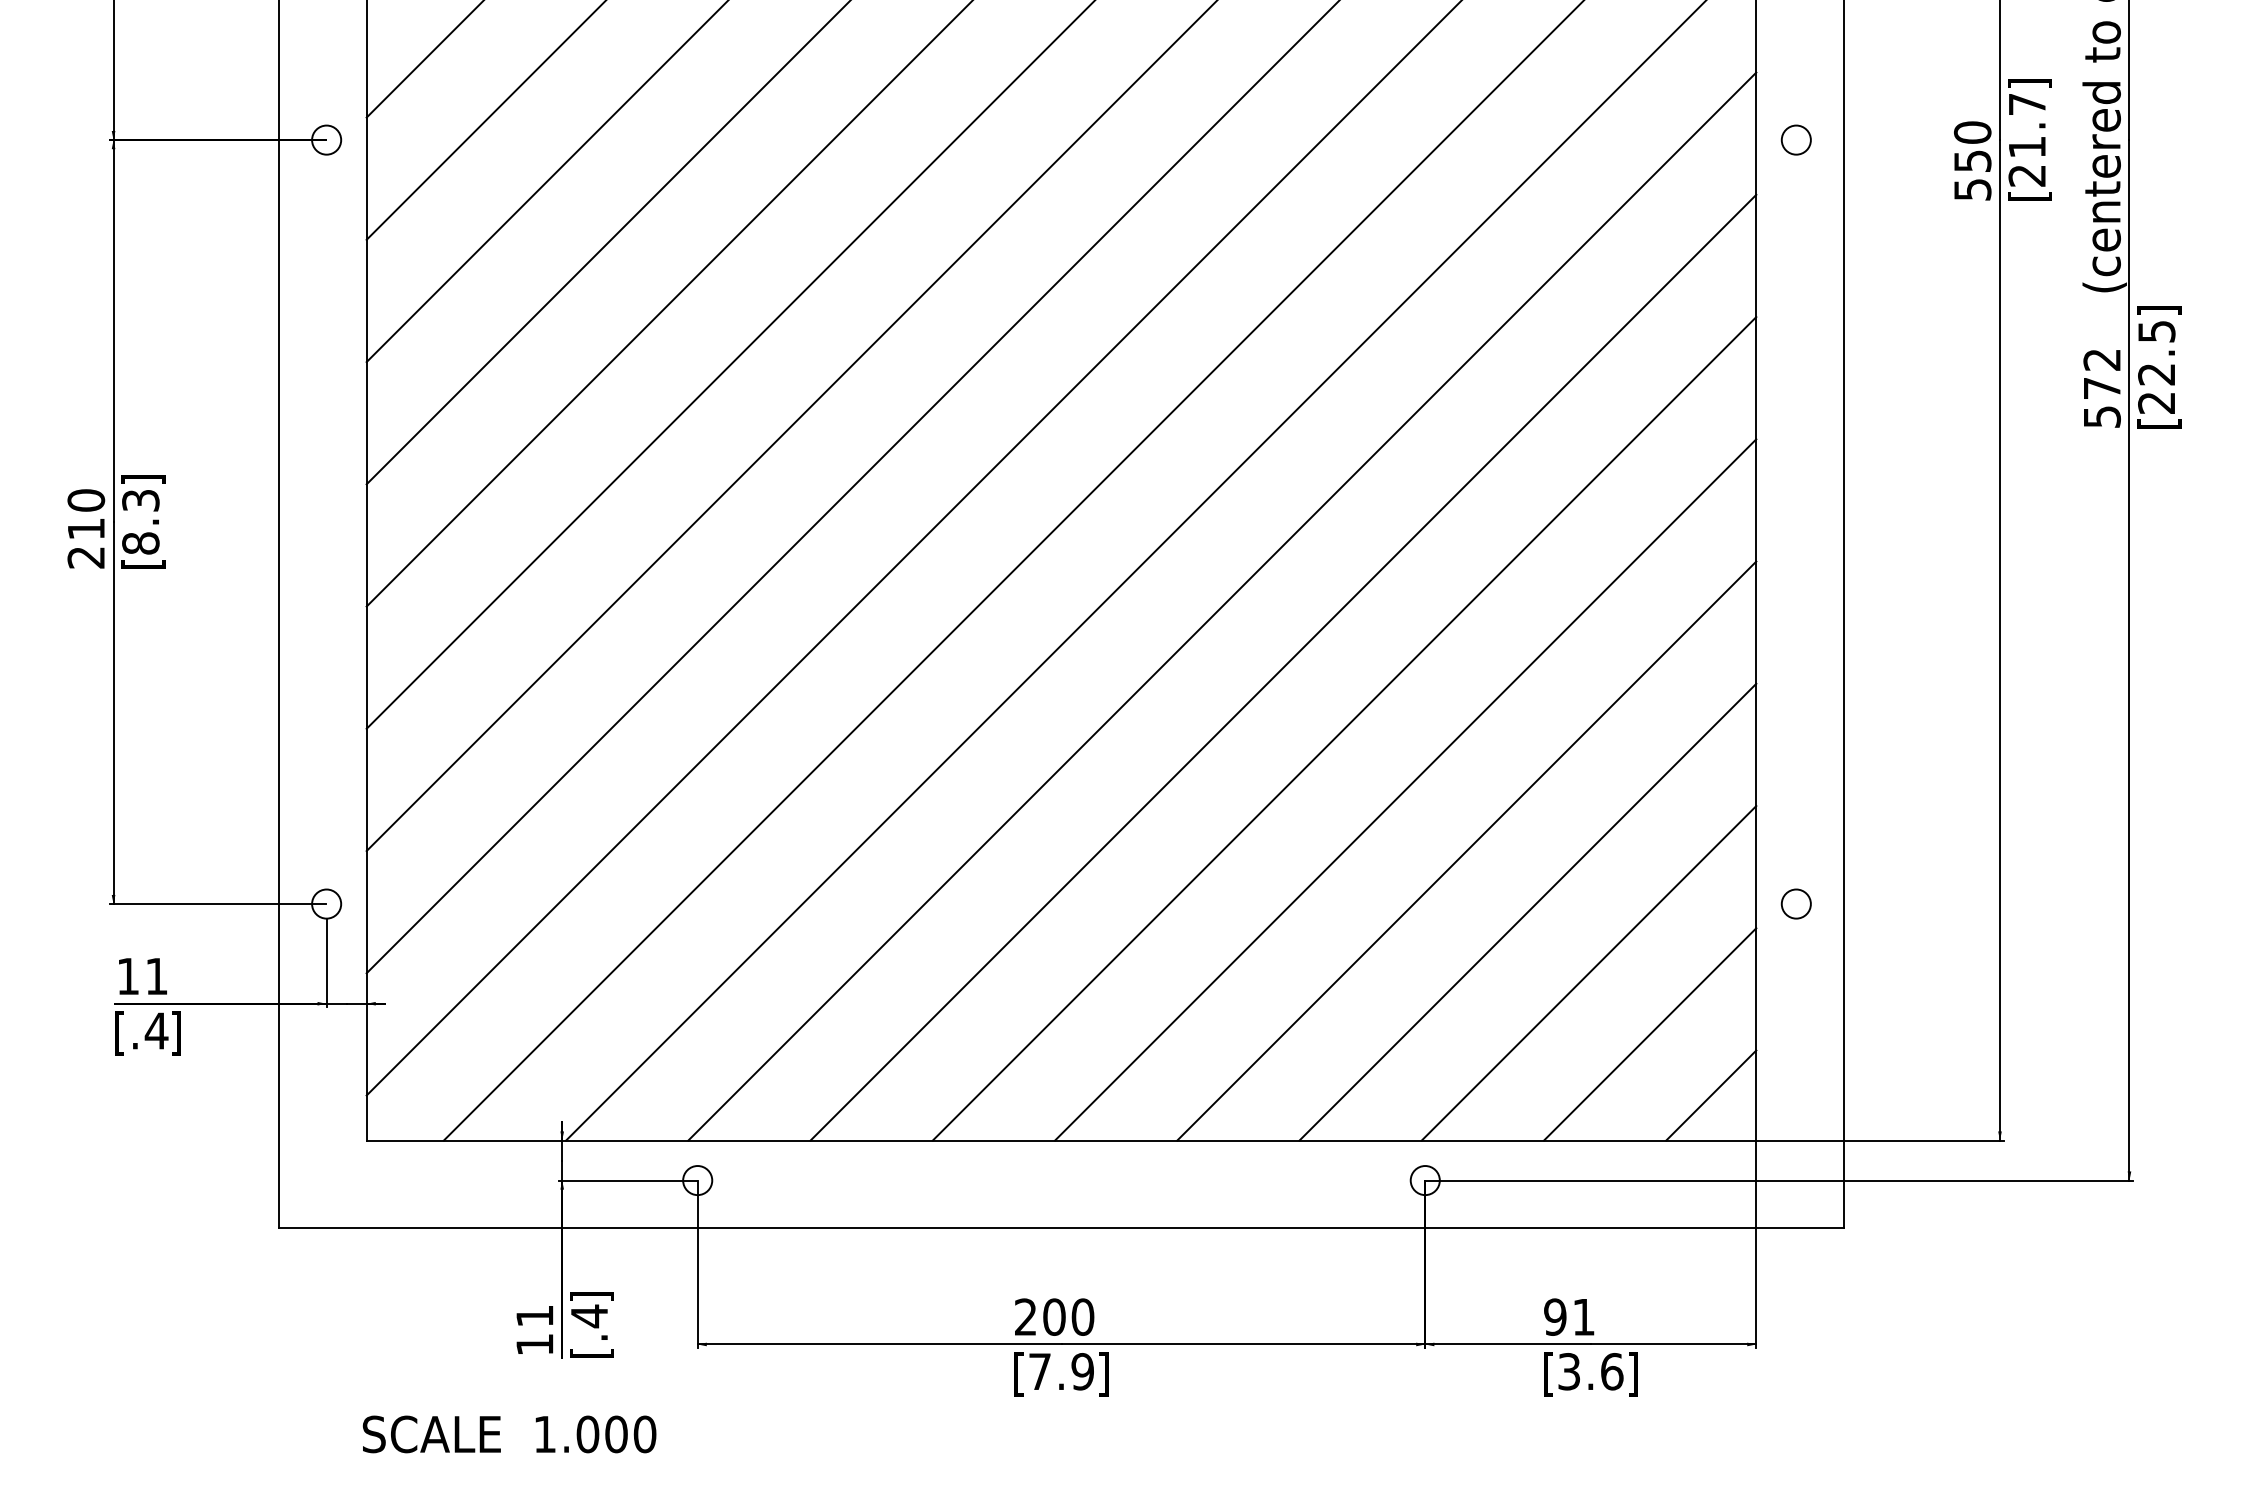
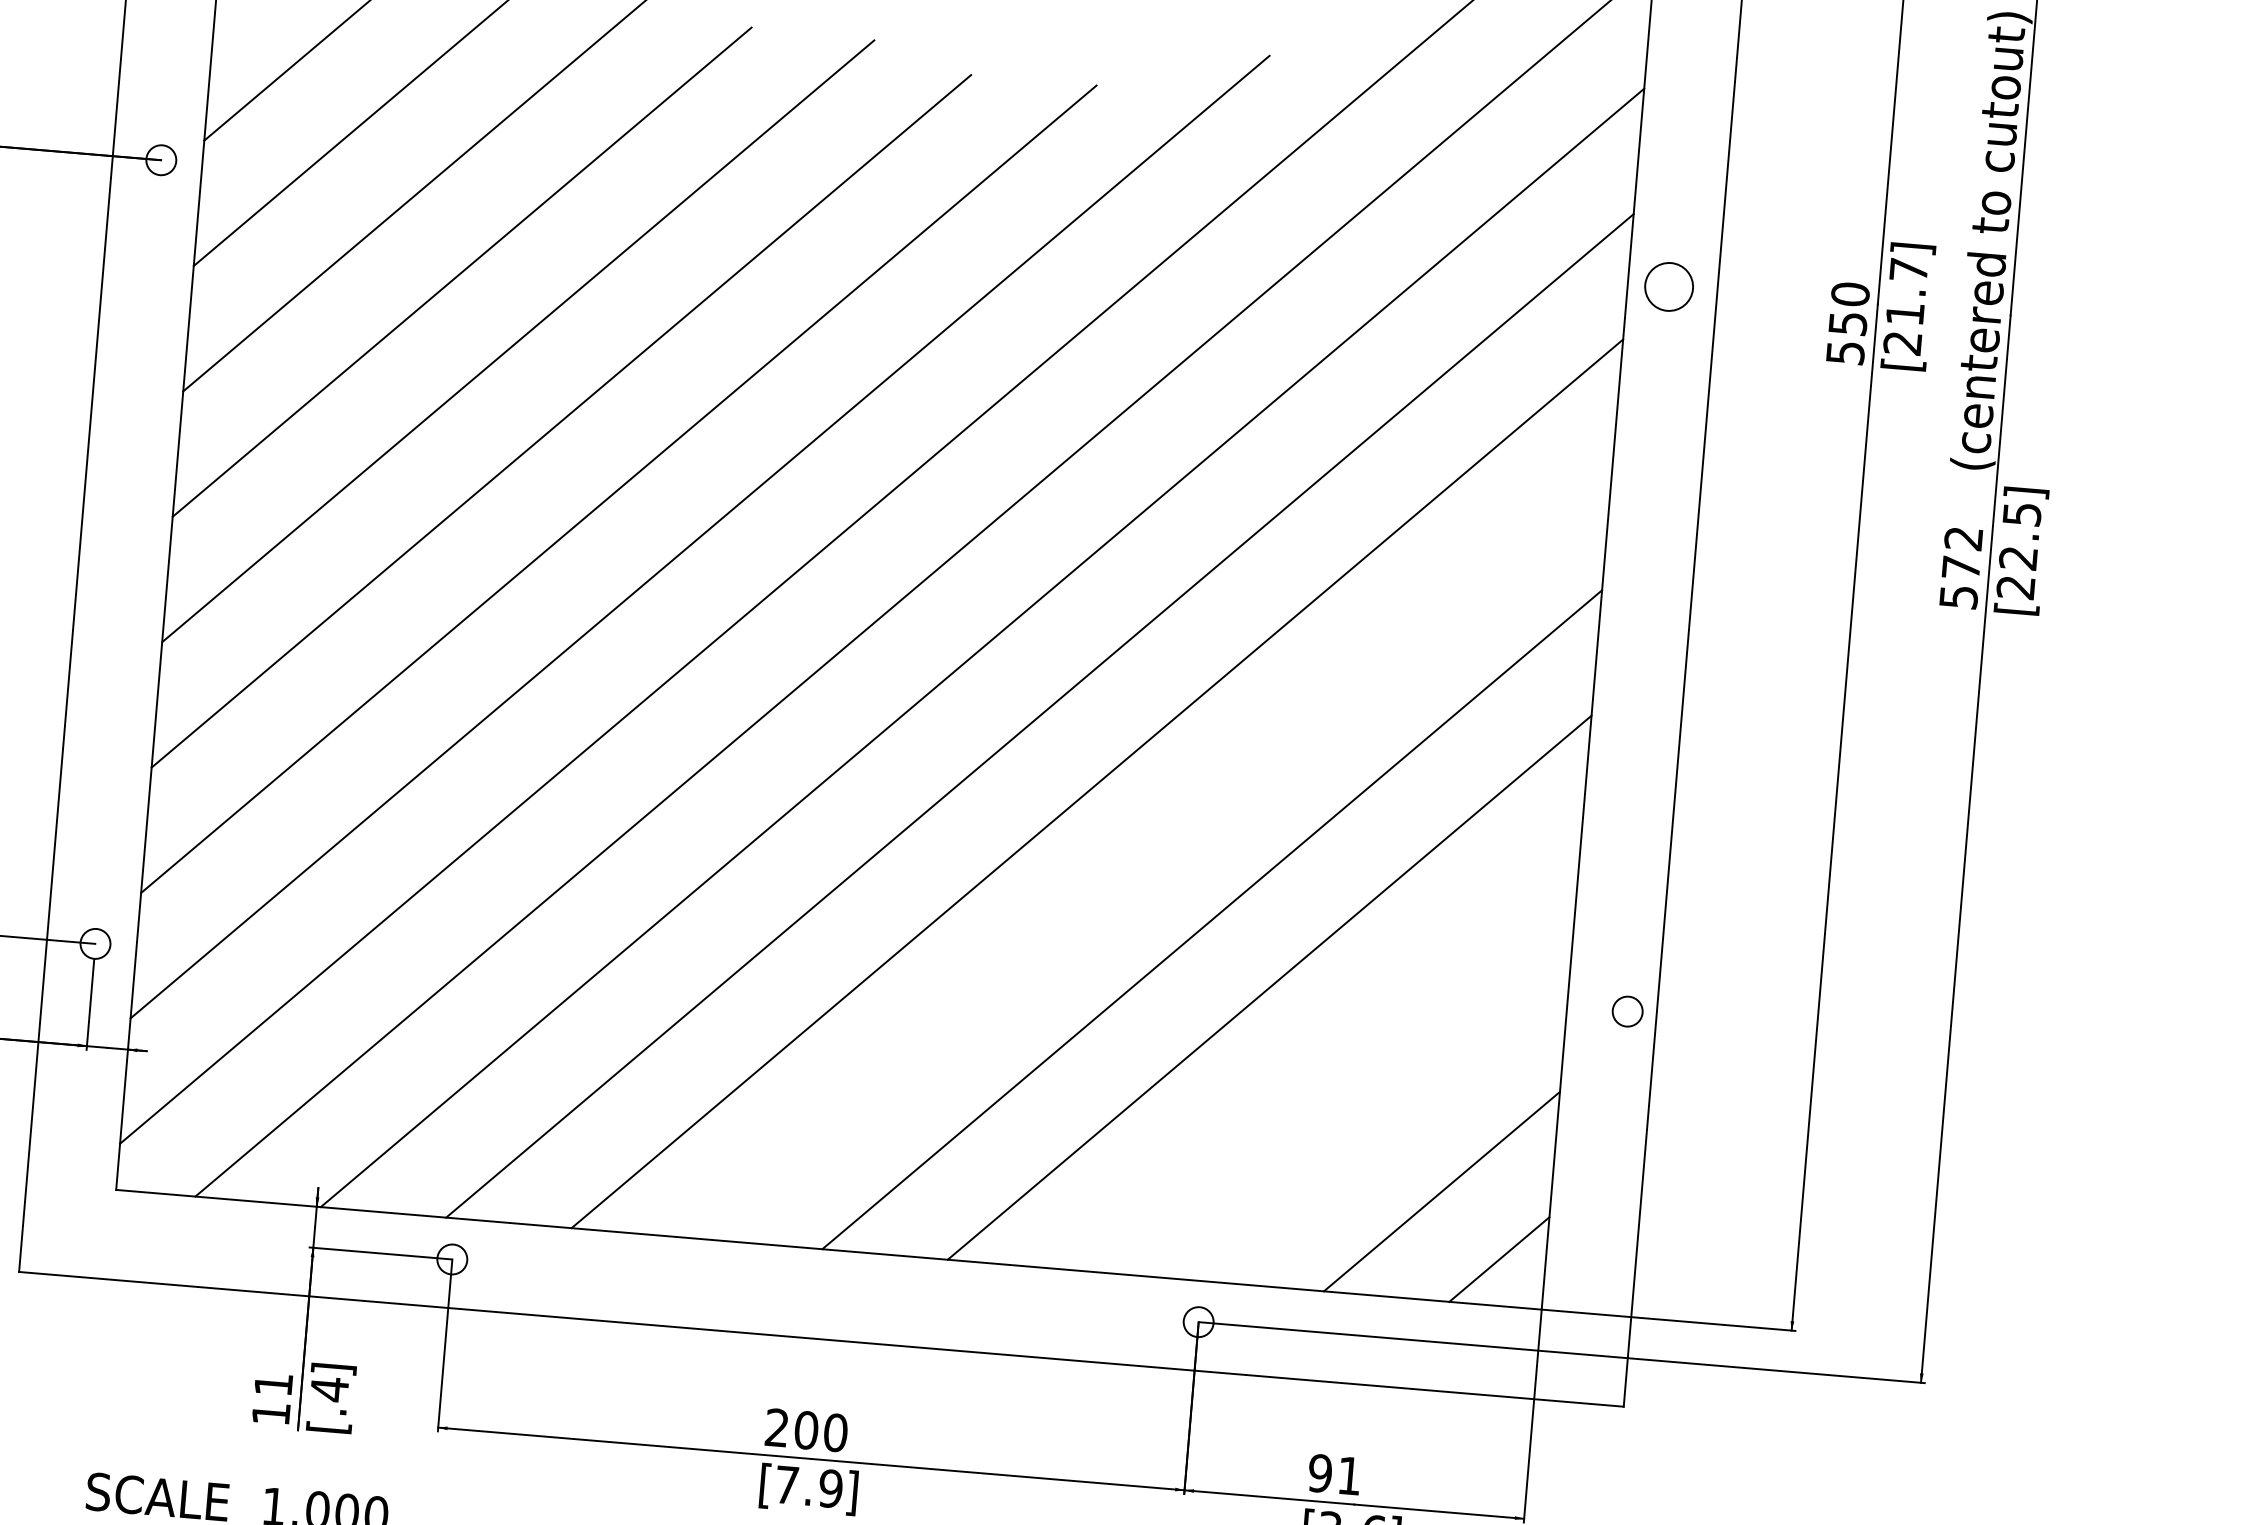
circle: (1795, 139) -> (1668, 286), size x1.6
line: (1344, 728) -> (1154, 851), removed
circle: (1795, 903) -> (1626, 1010), moved
line: (1527, 911) -> (1326, 1054), removed
line: (1588, 973) -> (1383, 1123), removed

